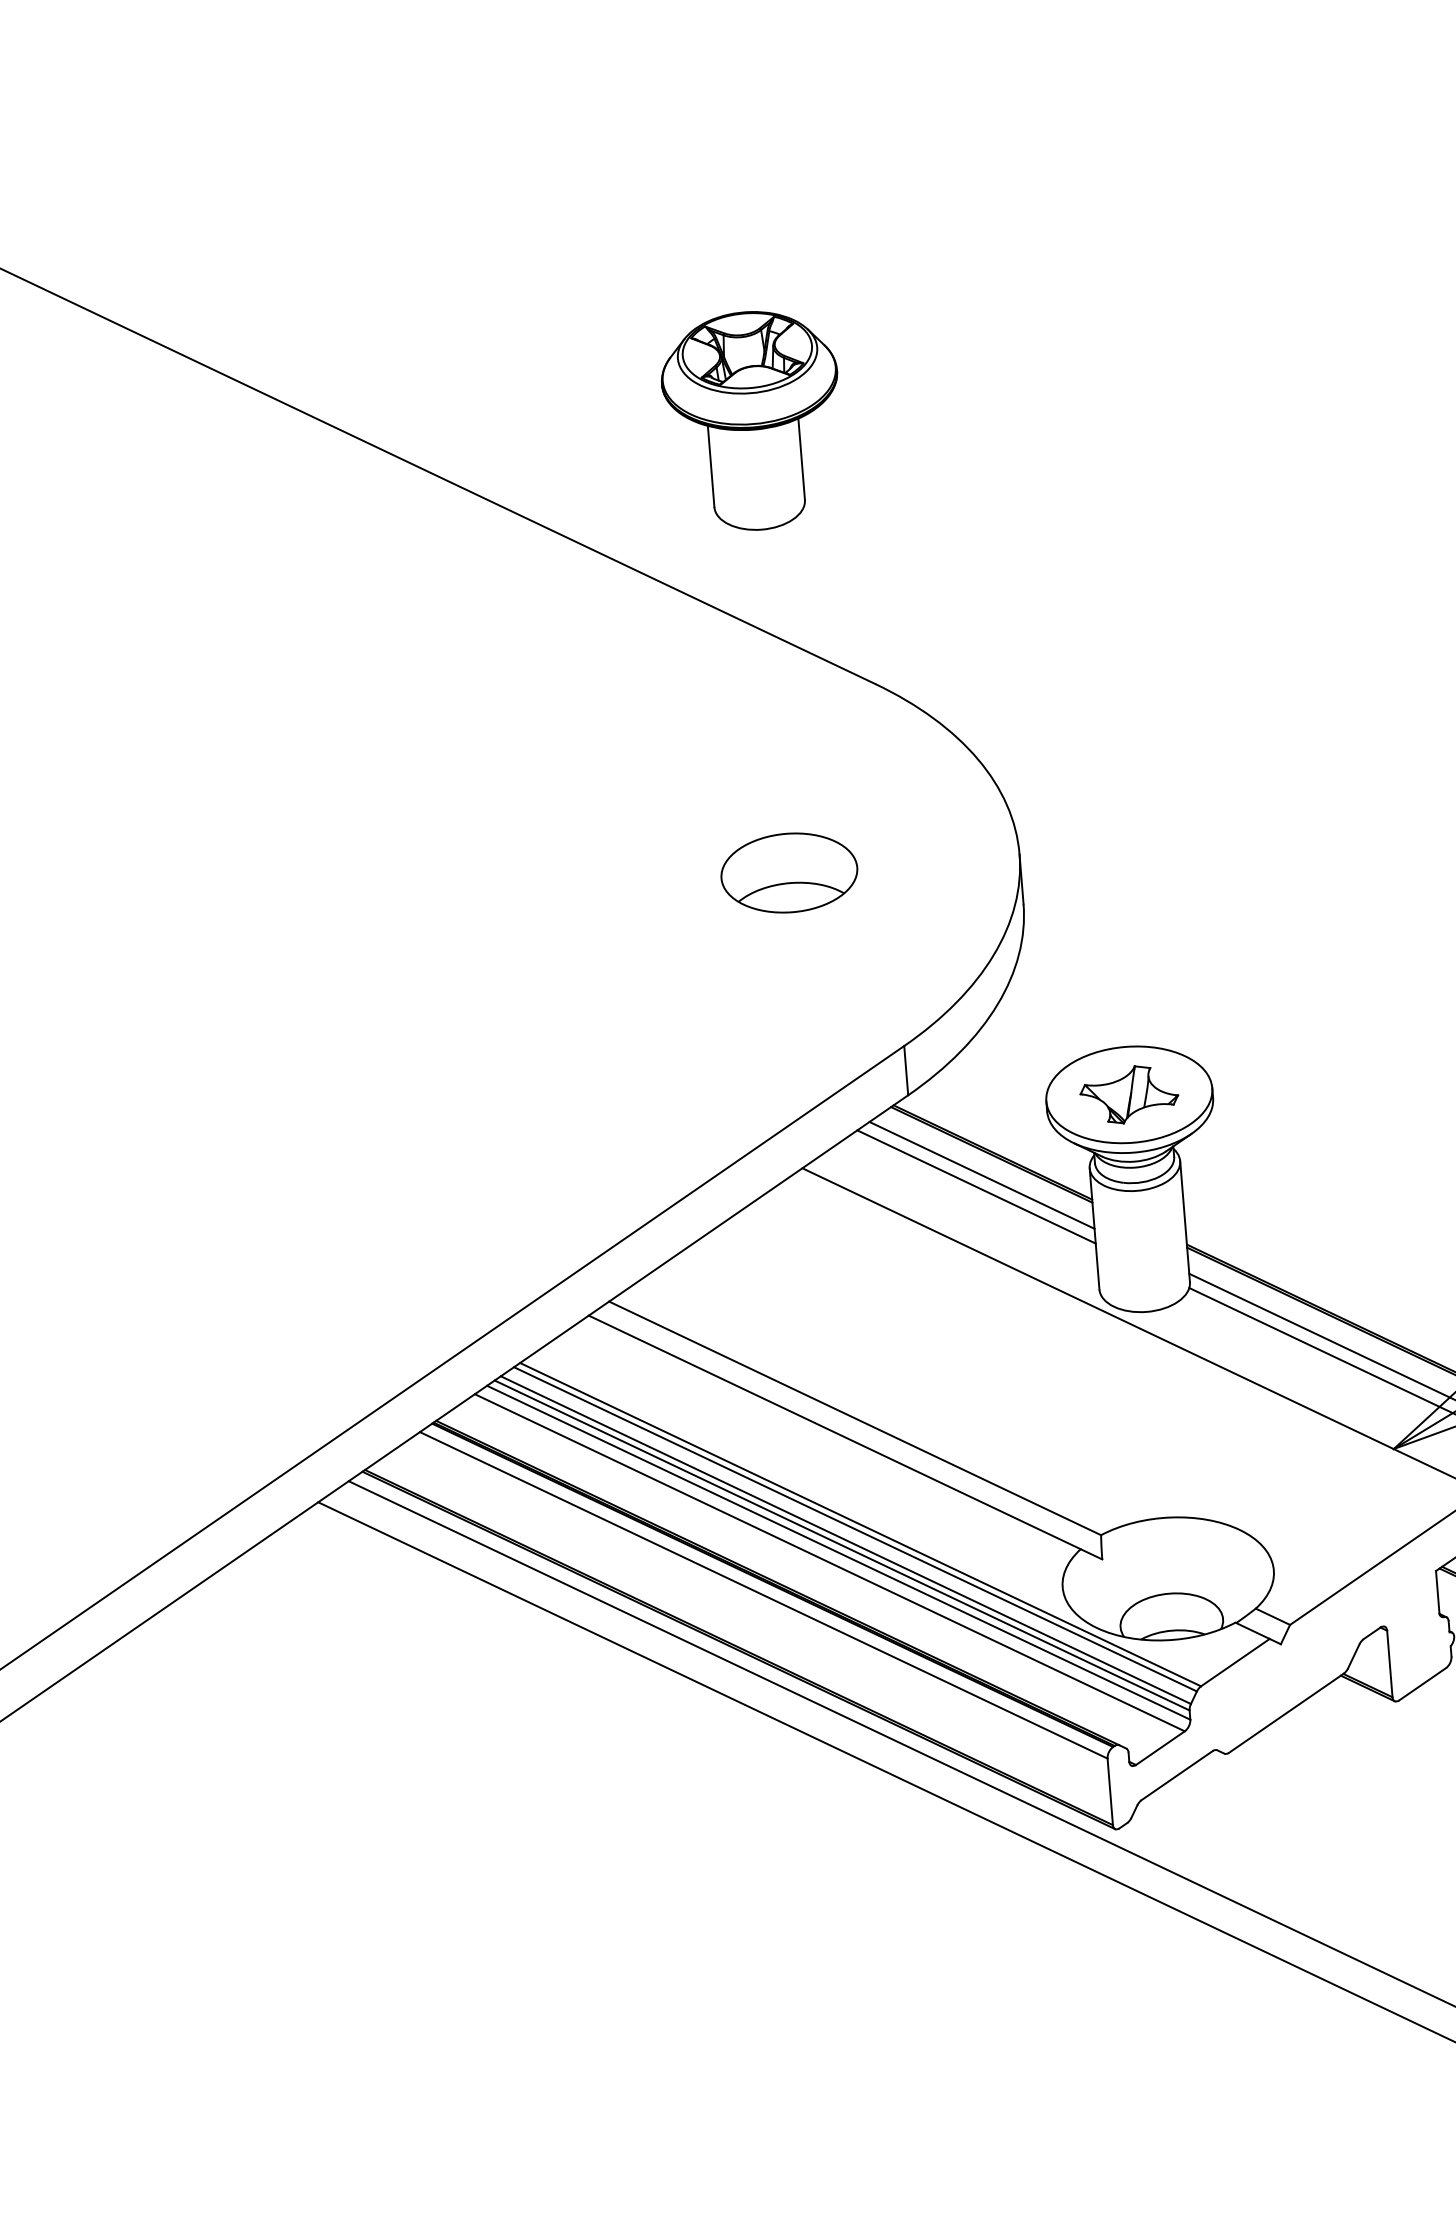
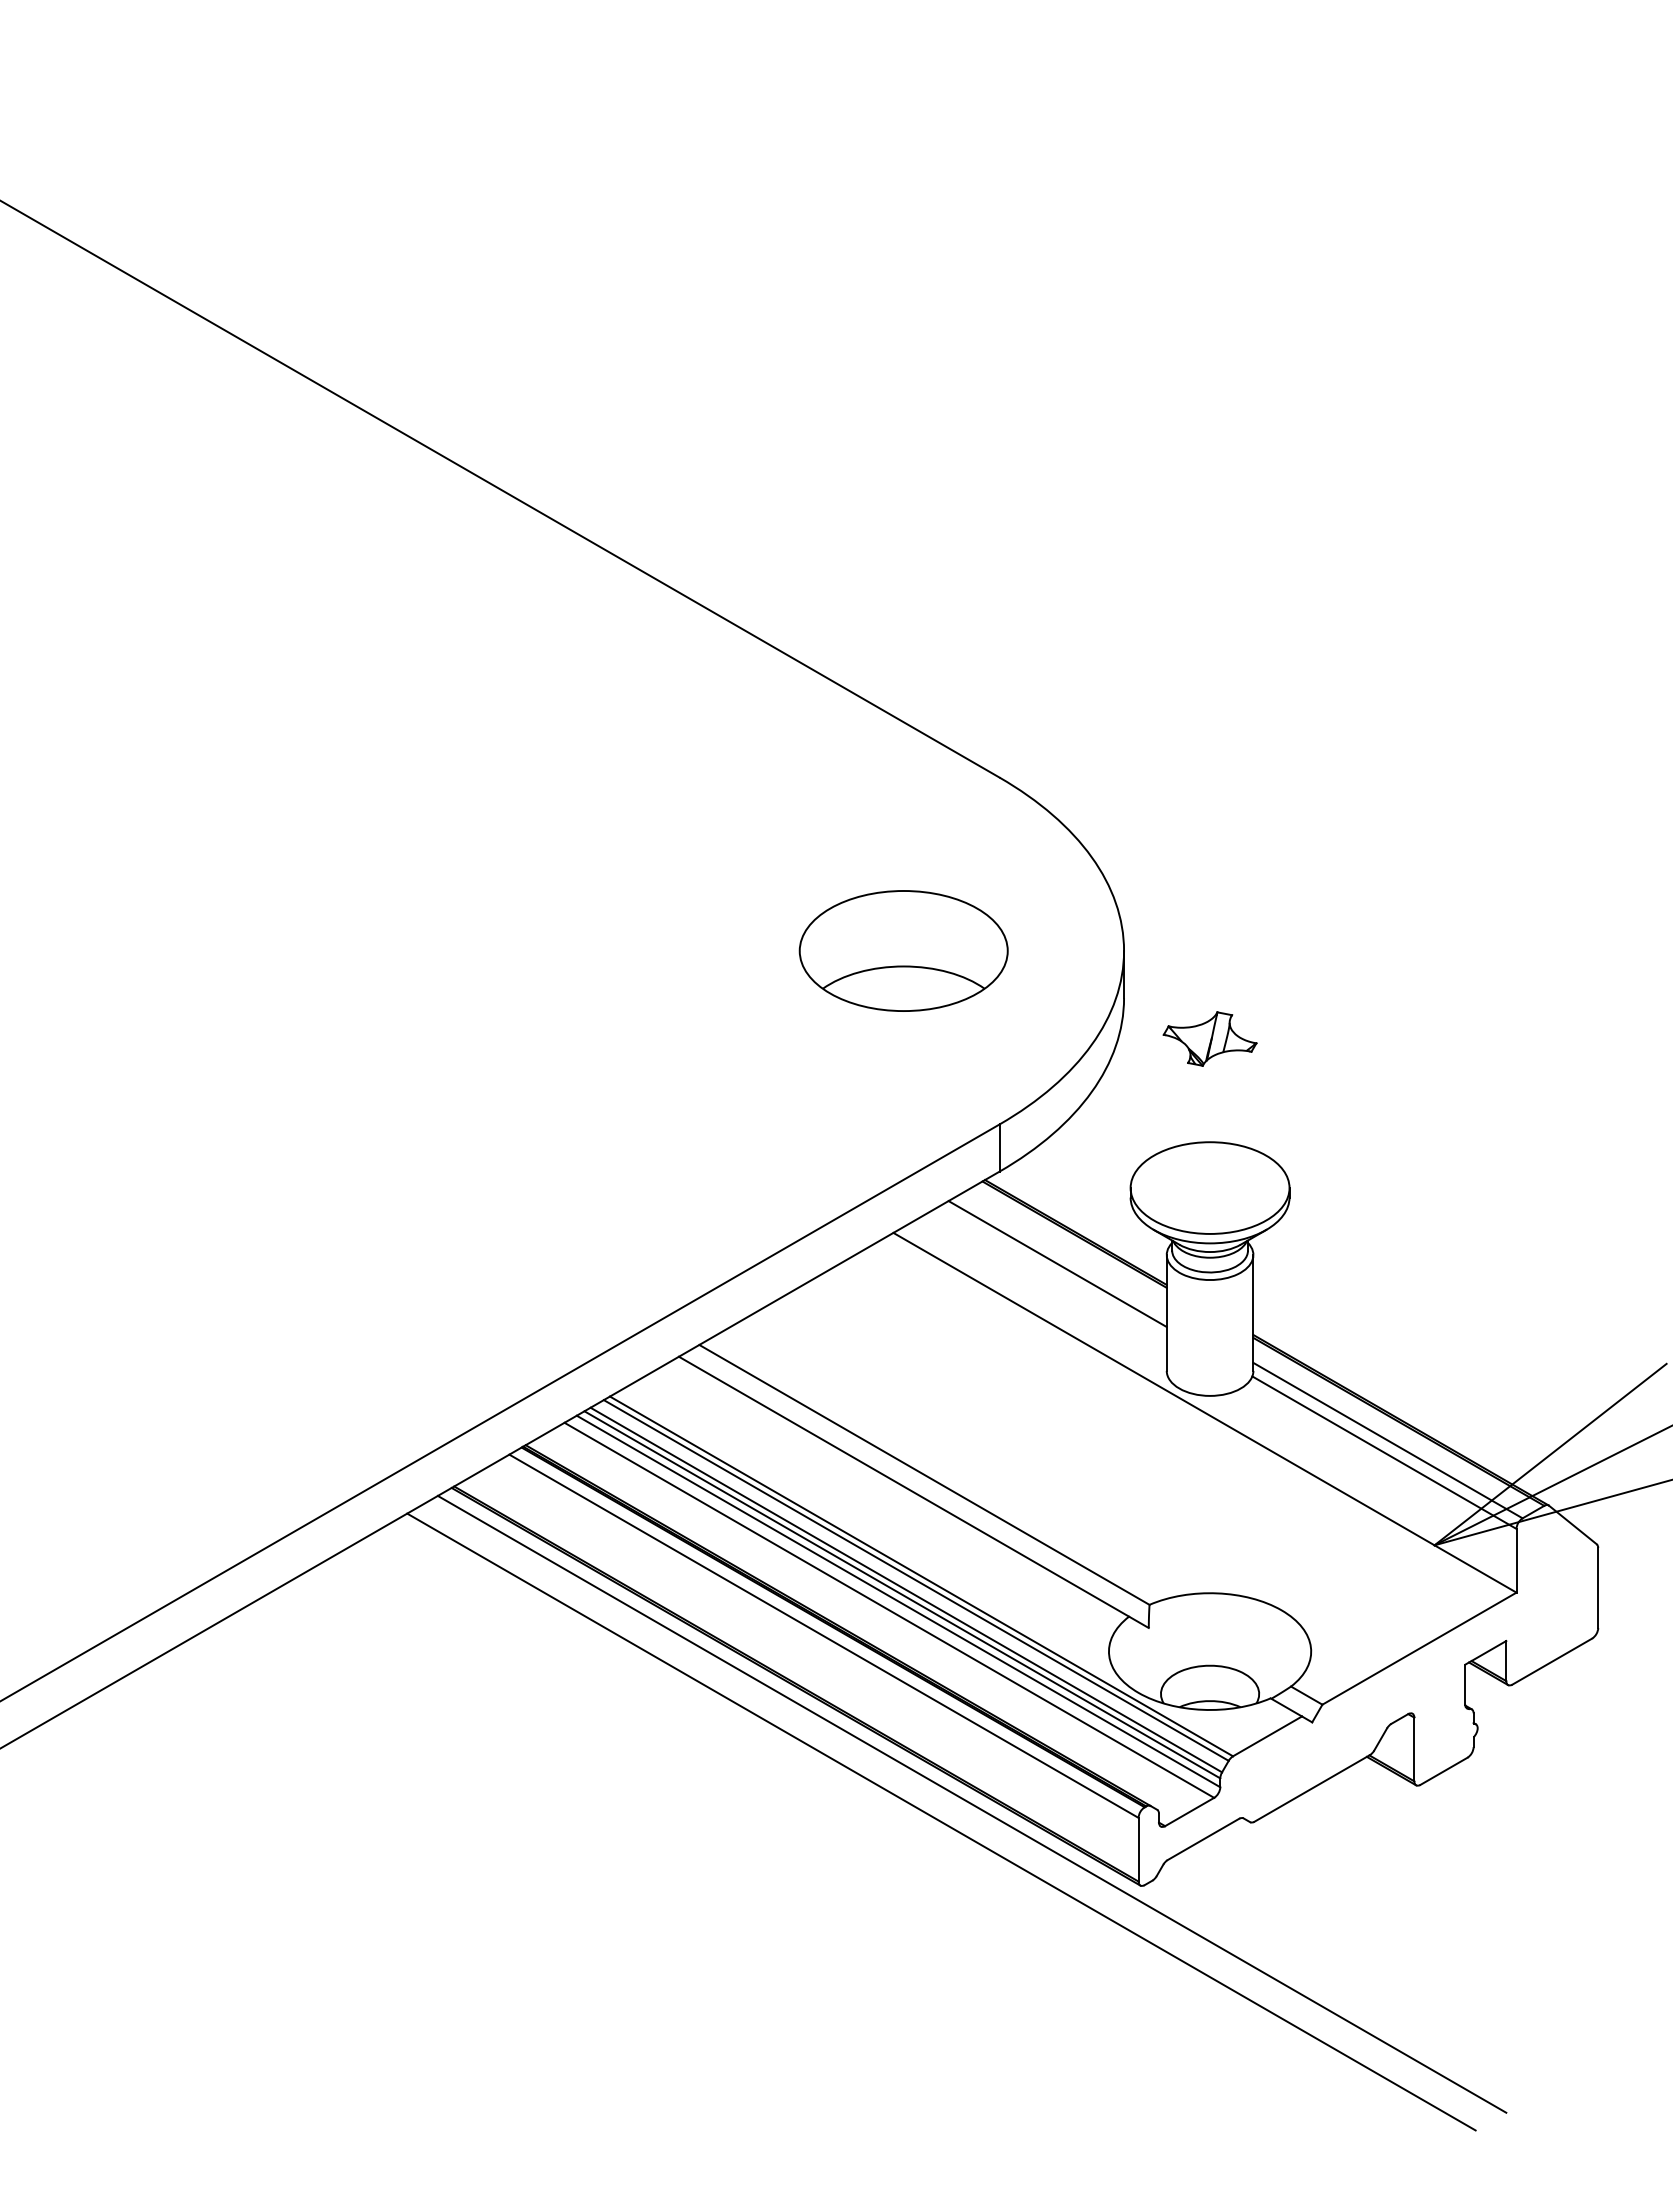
part: (752, 421) -> (903, 518), removed
part: (789, 872) -> (903, 950), size x1.6
part: (1128, 1094) -> (1209, 1038), moved
line: (981, 1174) -> (1063, 1252), removed

